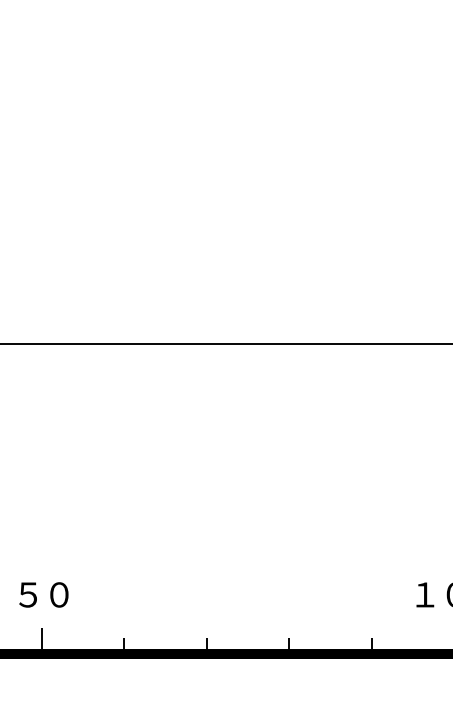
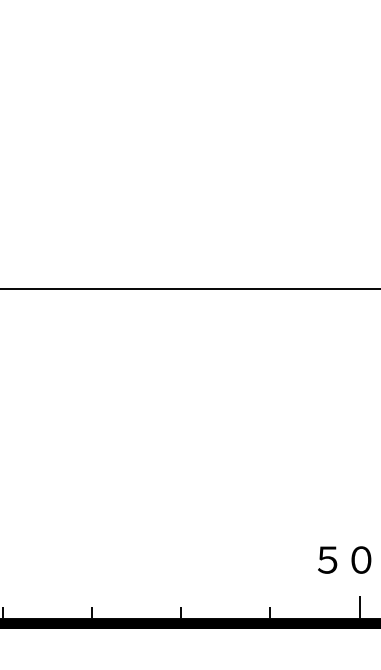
text: (424, 594) -> (327, 559), １ -> ５

